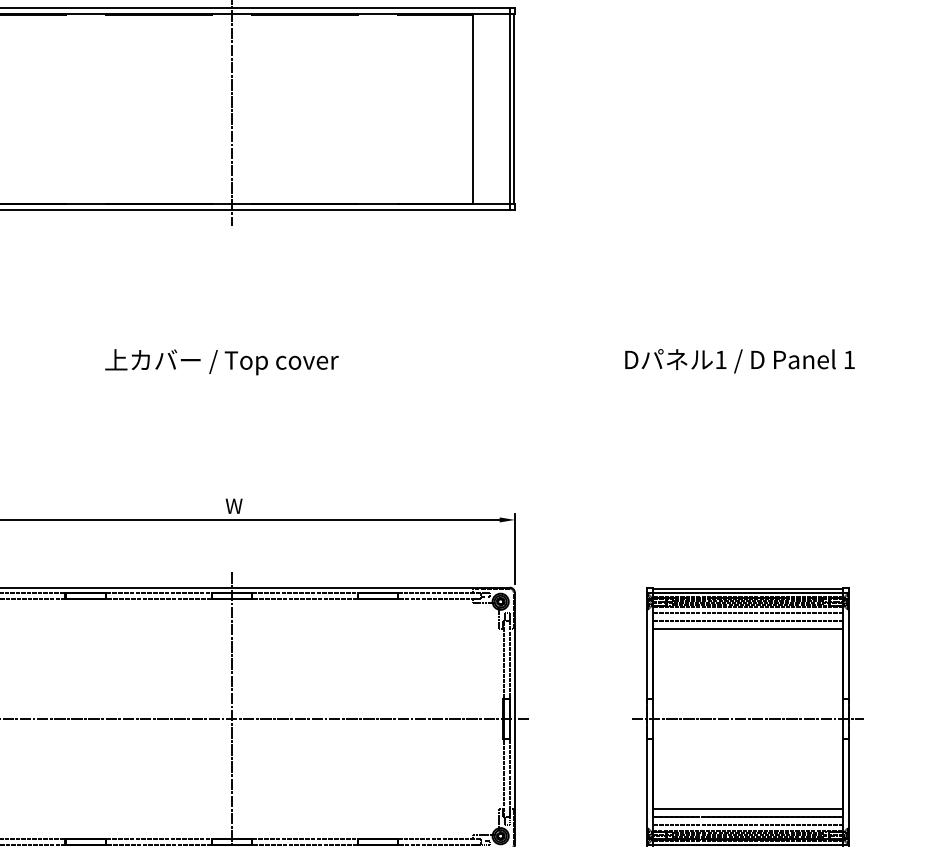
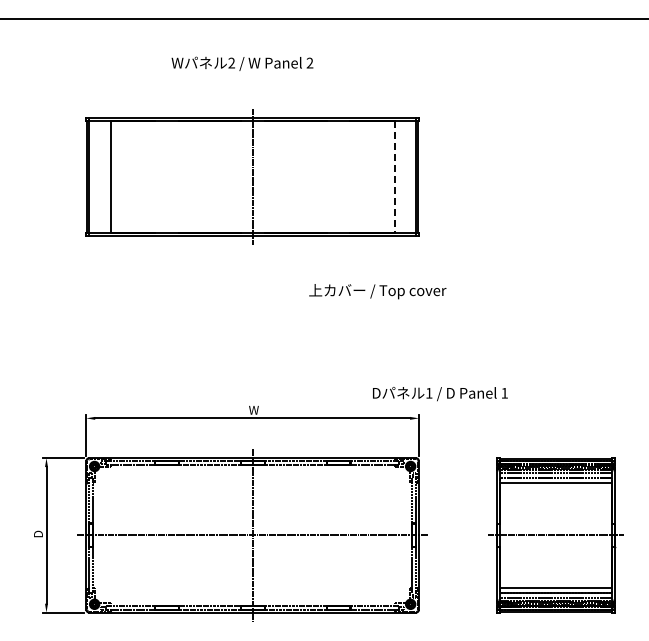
line: (473, 110) -> (394, 177), solid -> dashed
text: (221, 361) -> (377, 291), moved
text: (740, 361) -> (440, 394), moved

